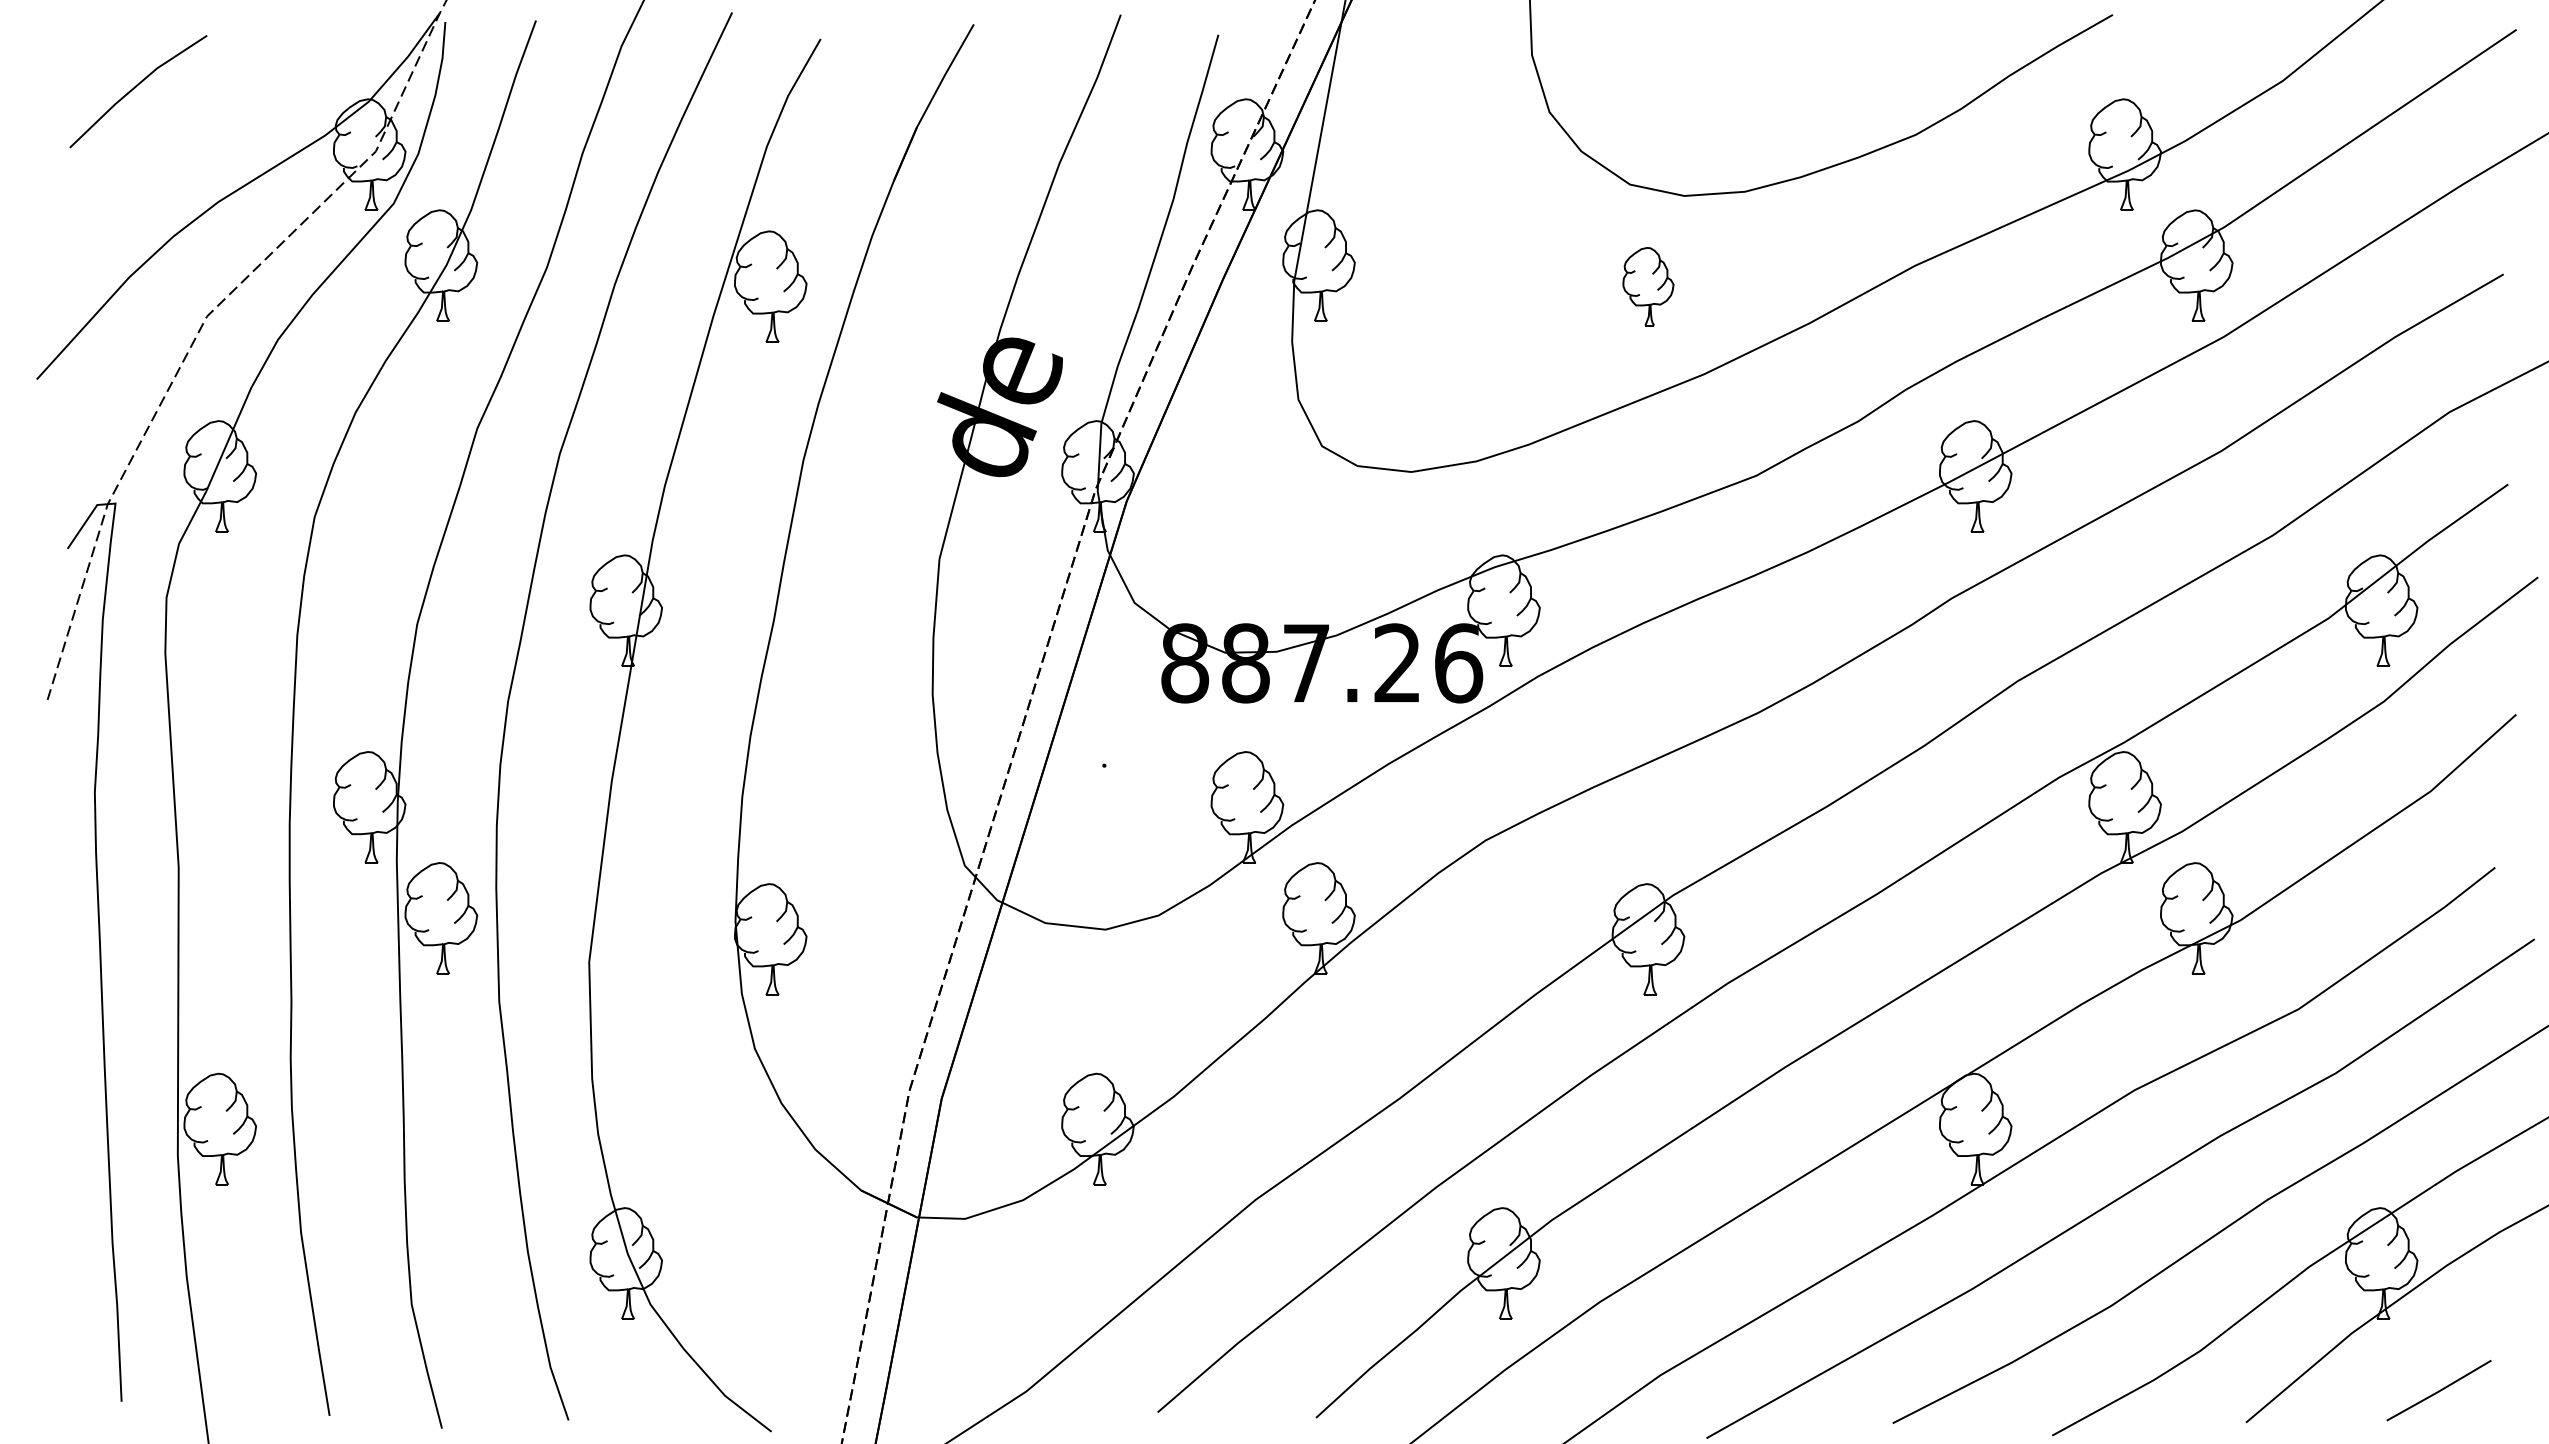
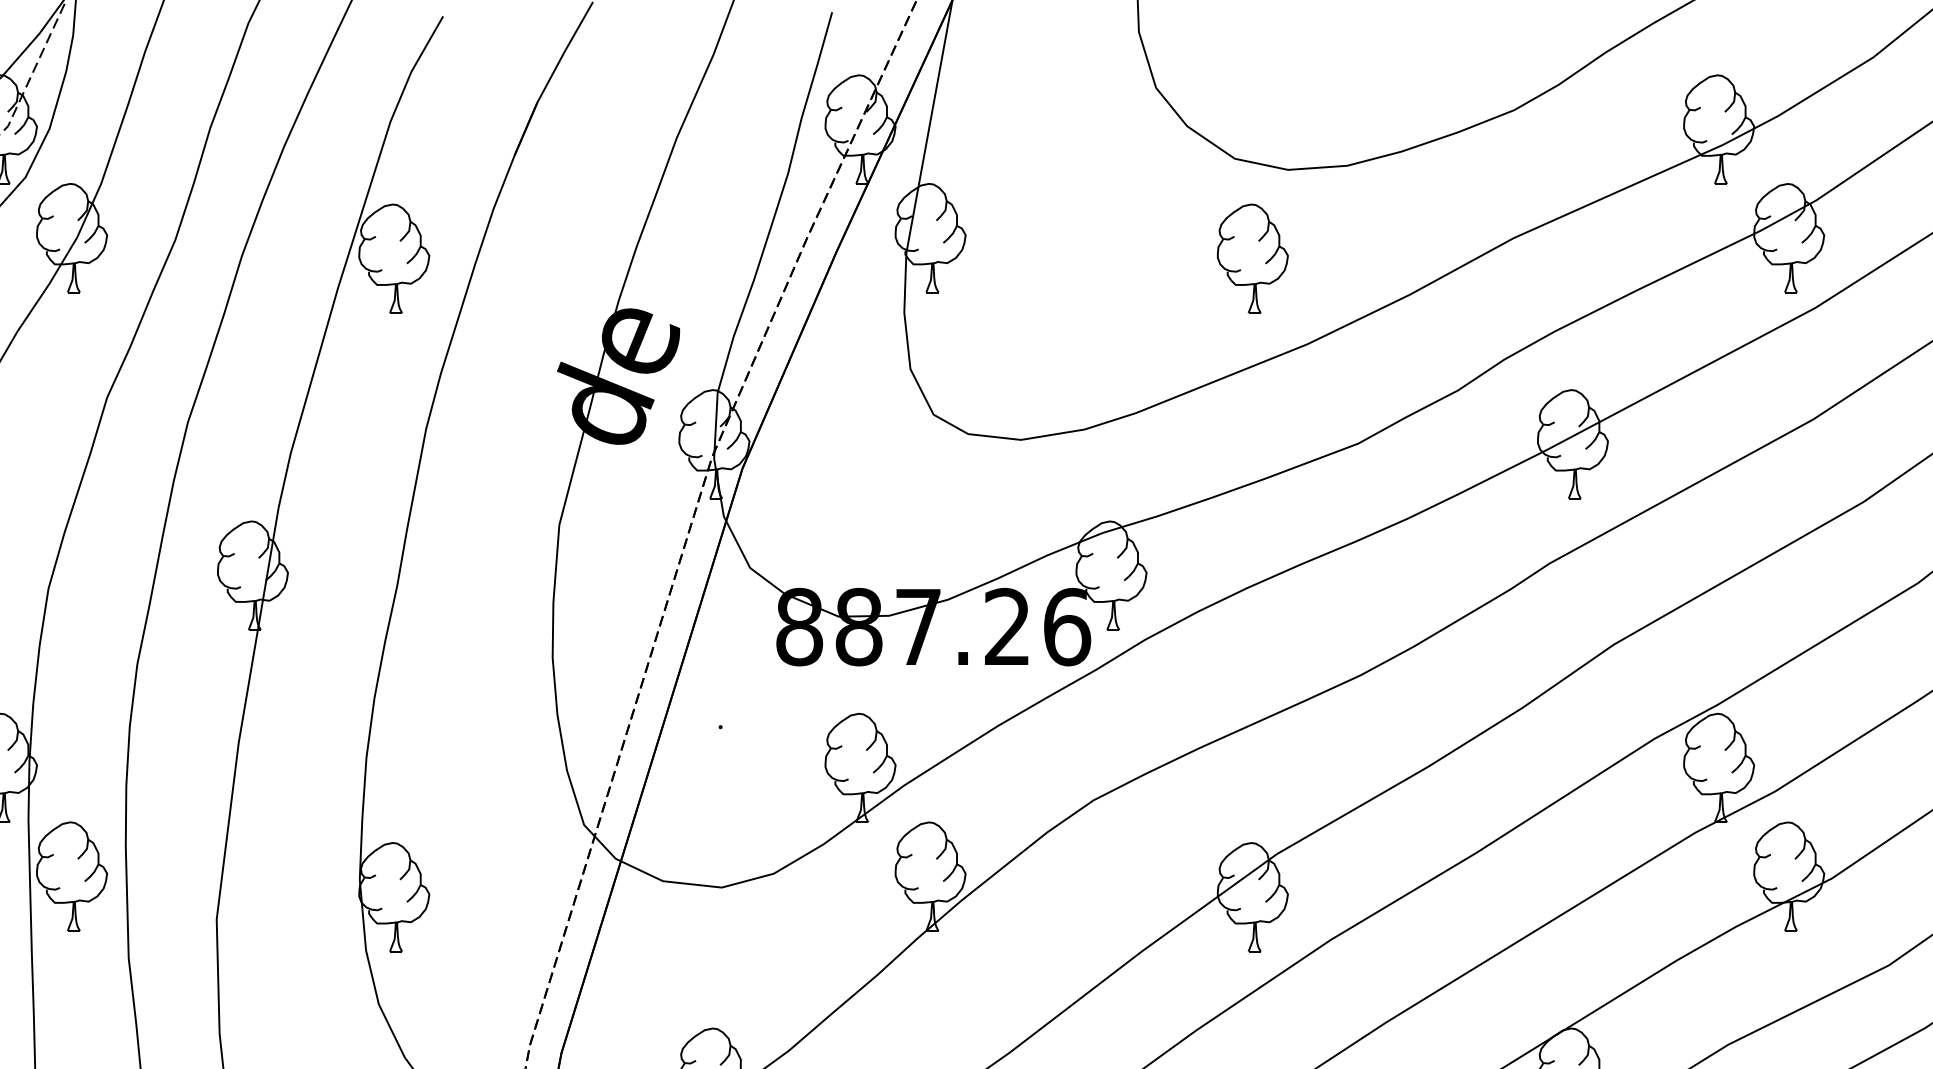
part: (1648, 286) -> (1252, 258), size x1.43

